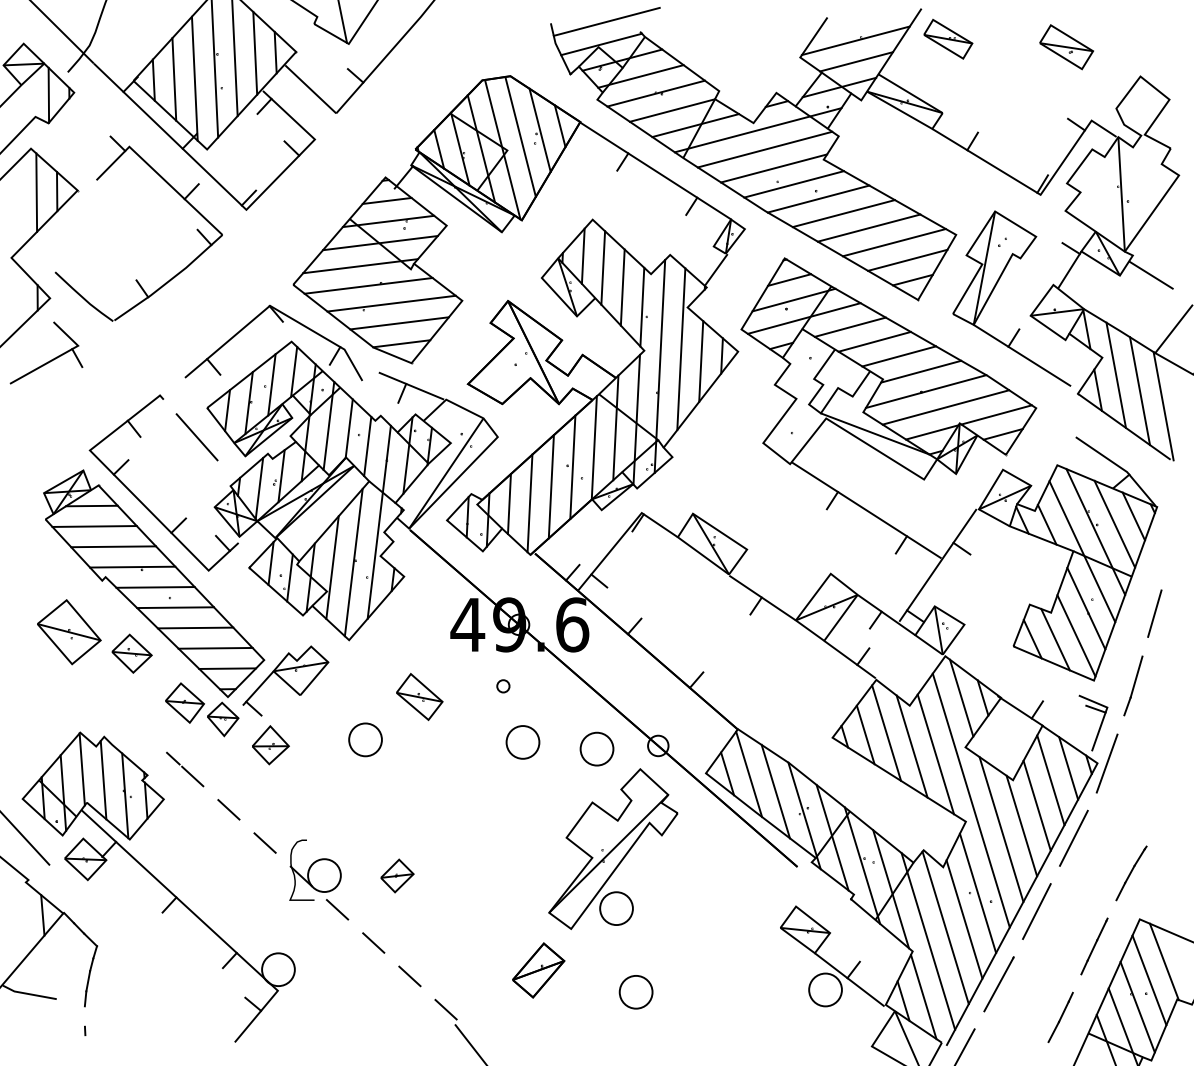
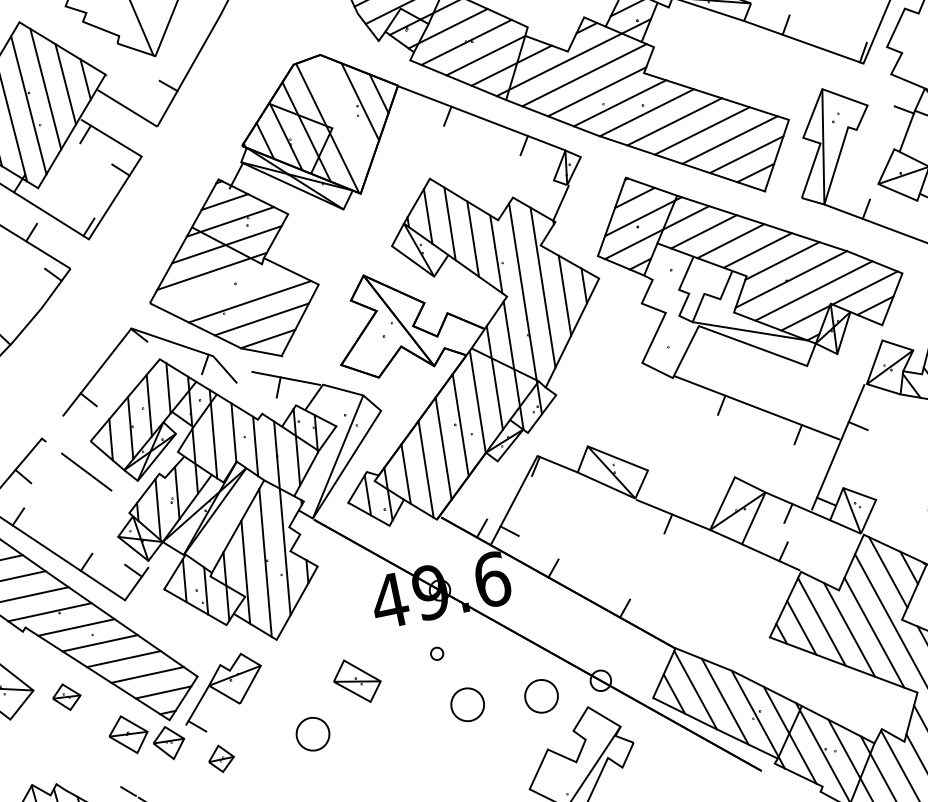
line: (520, 136) -> (342, 111), removed
line: (368, 285) -> (223, 288), removed
part: (131, 653) -> (66, 697), size x0.7
part: (270, 745) -> (221, 758), size x0.7

